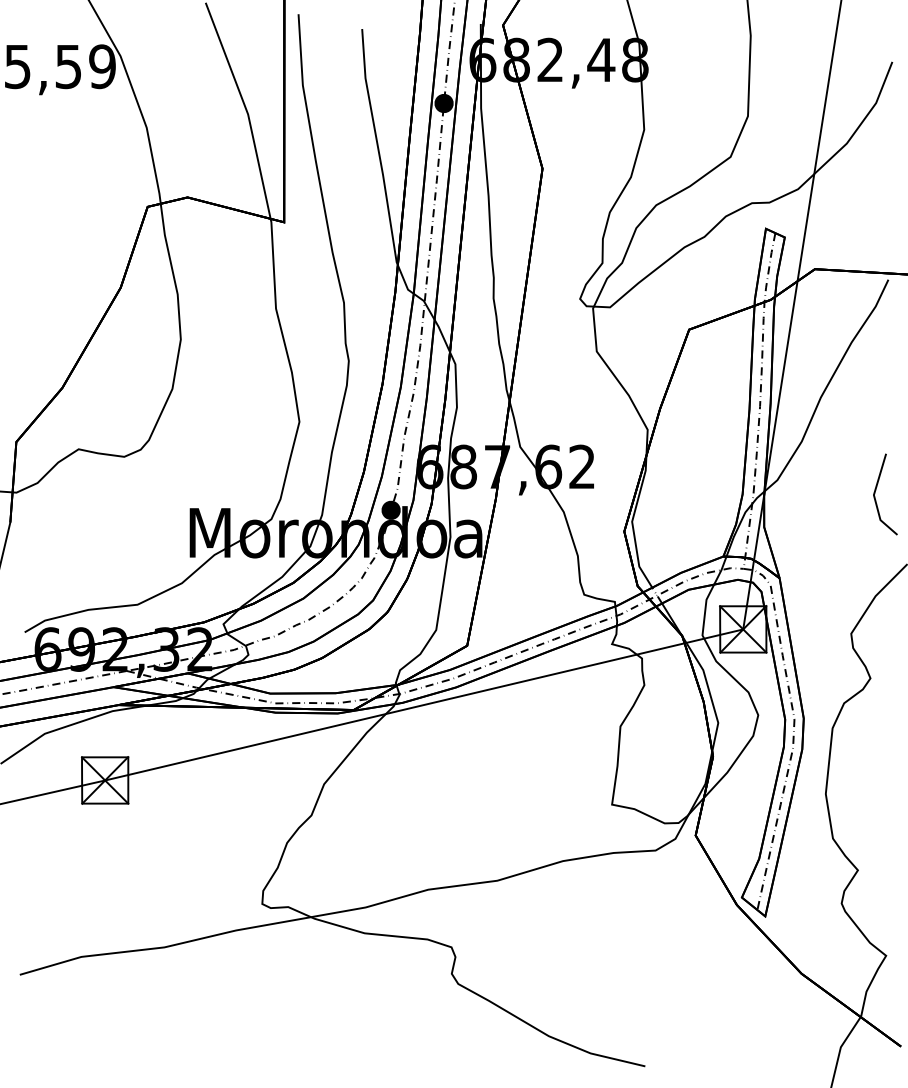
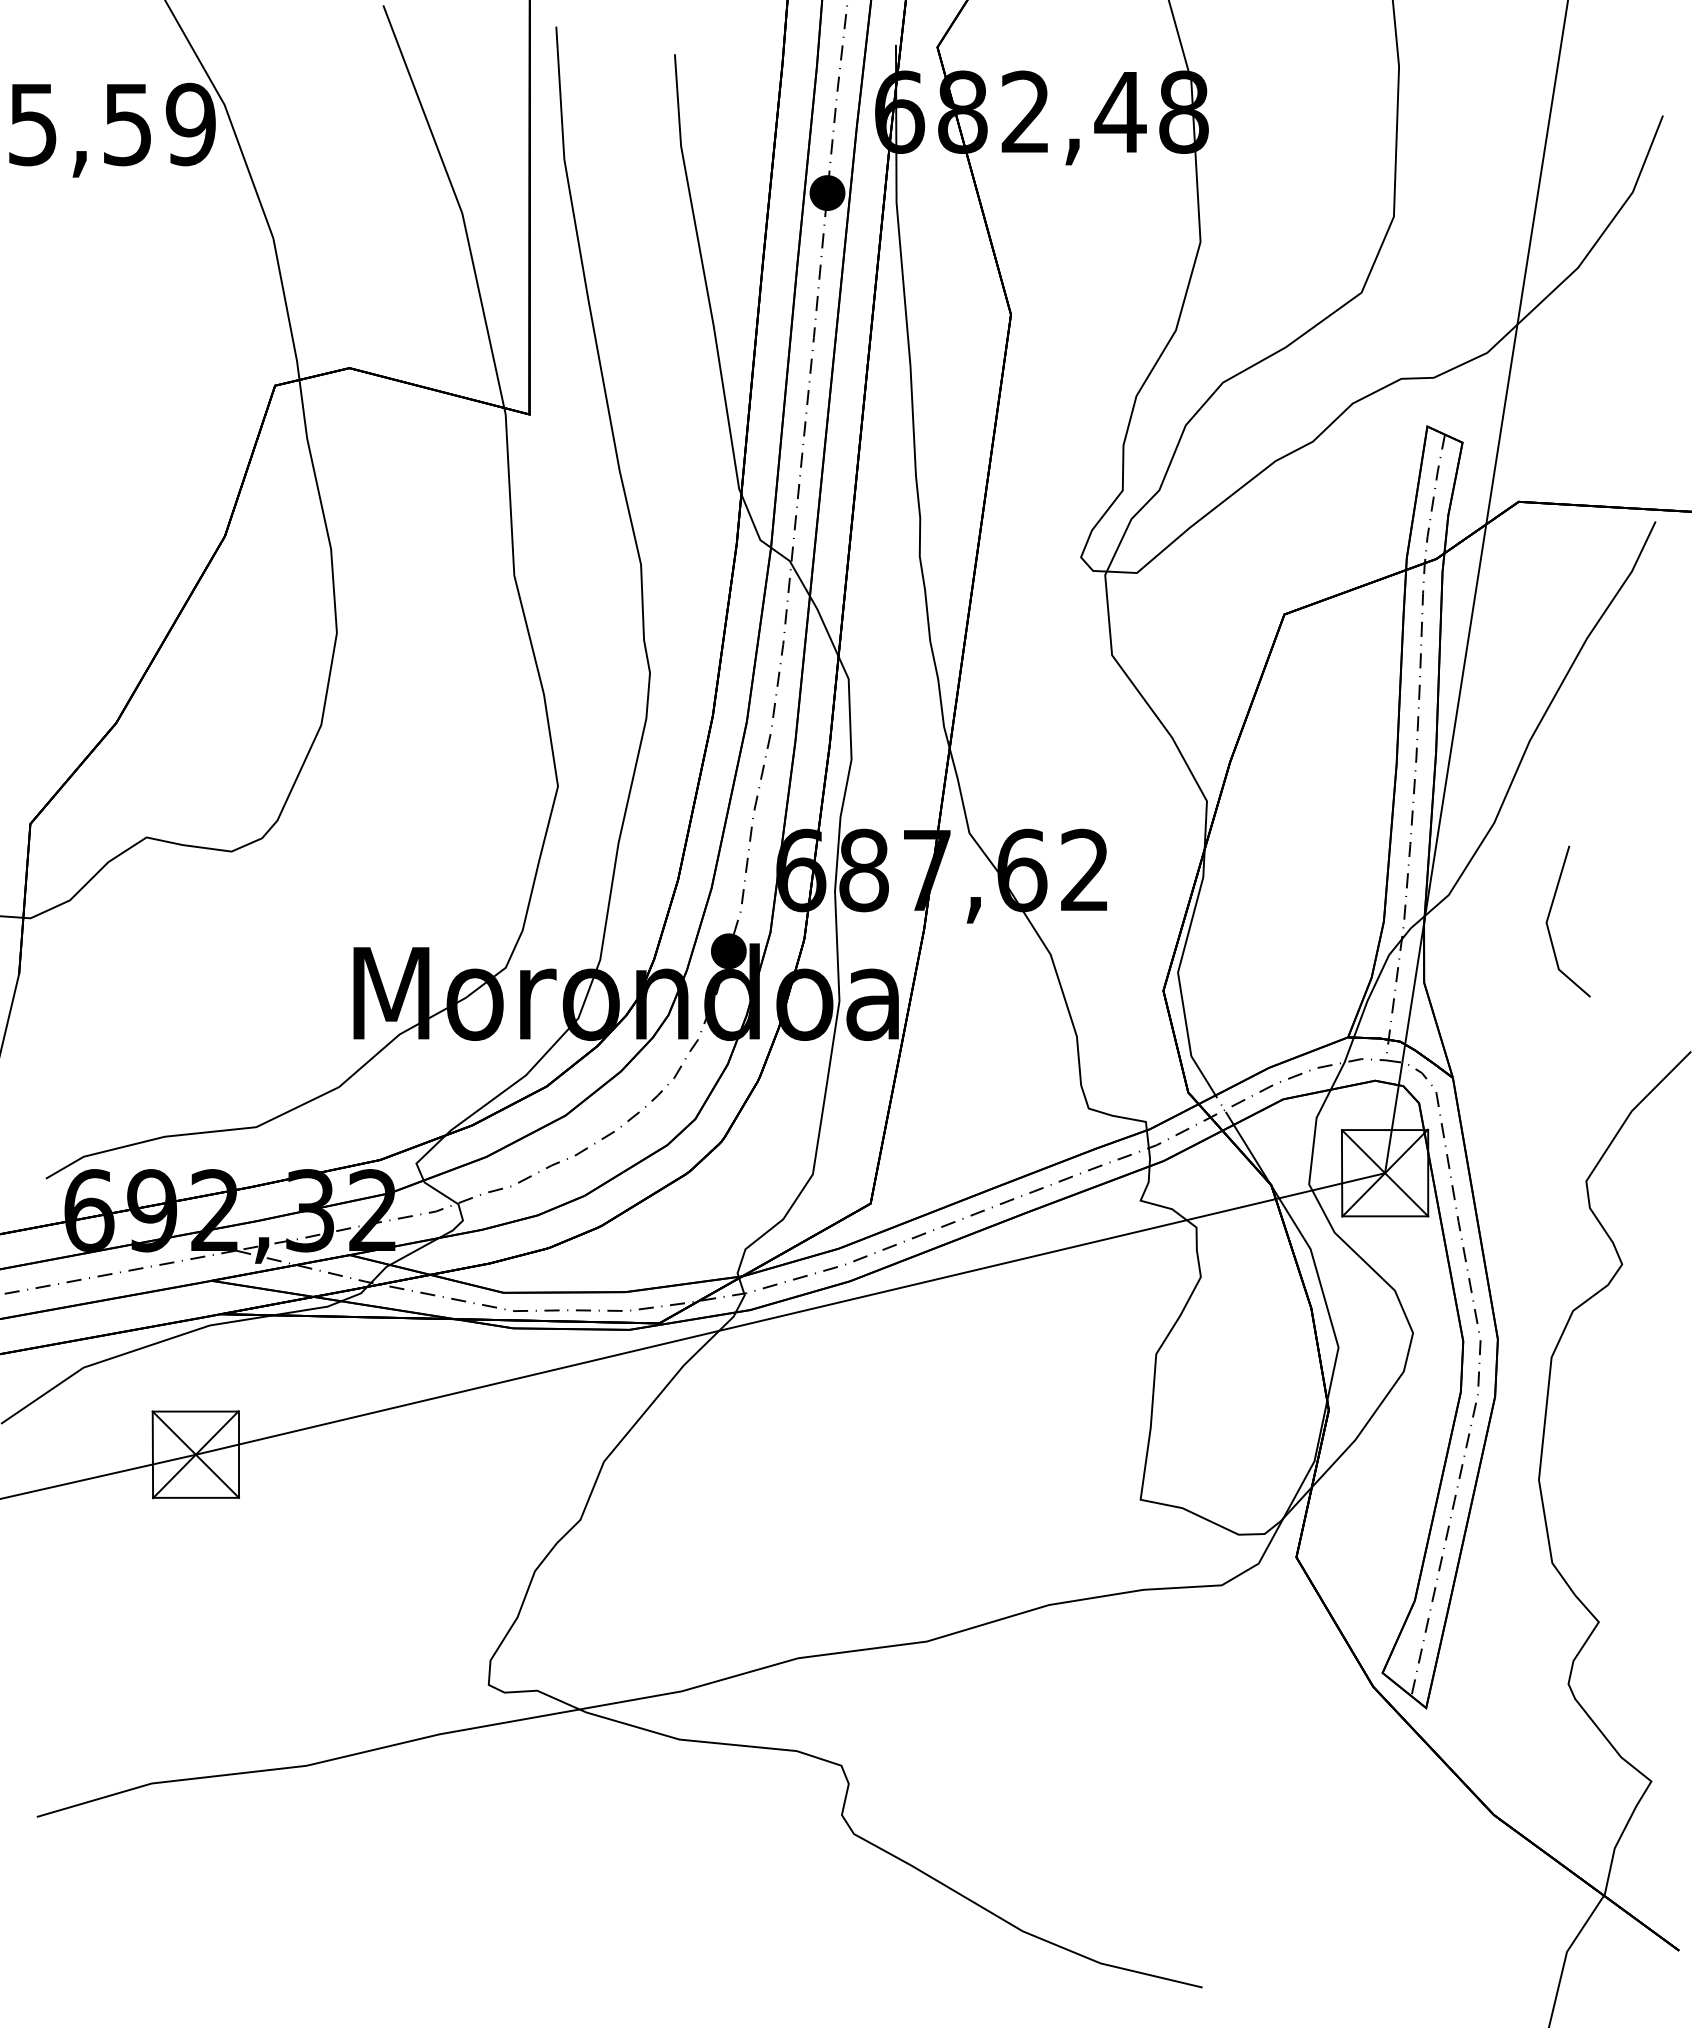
line: (876, 490) -> (1551, 914), moved

